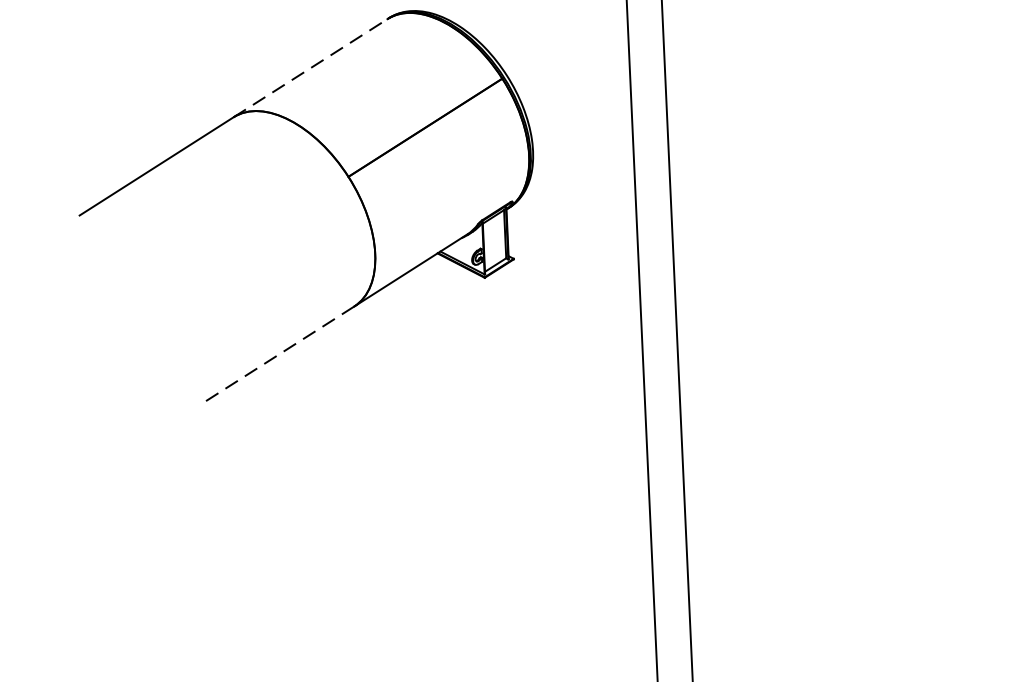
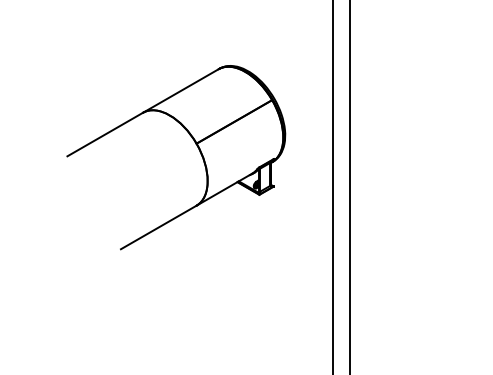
line: (309, 69) -> (180, 91), dashed -> solid
line: (276, 355) -> (158, 227), dashed -> solid

